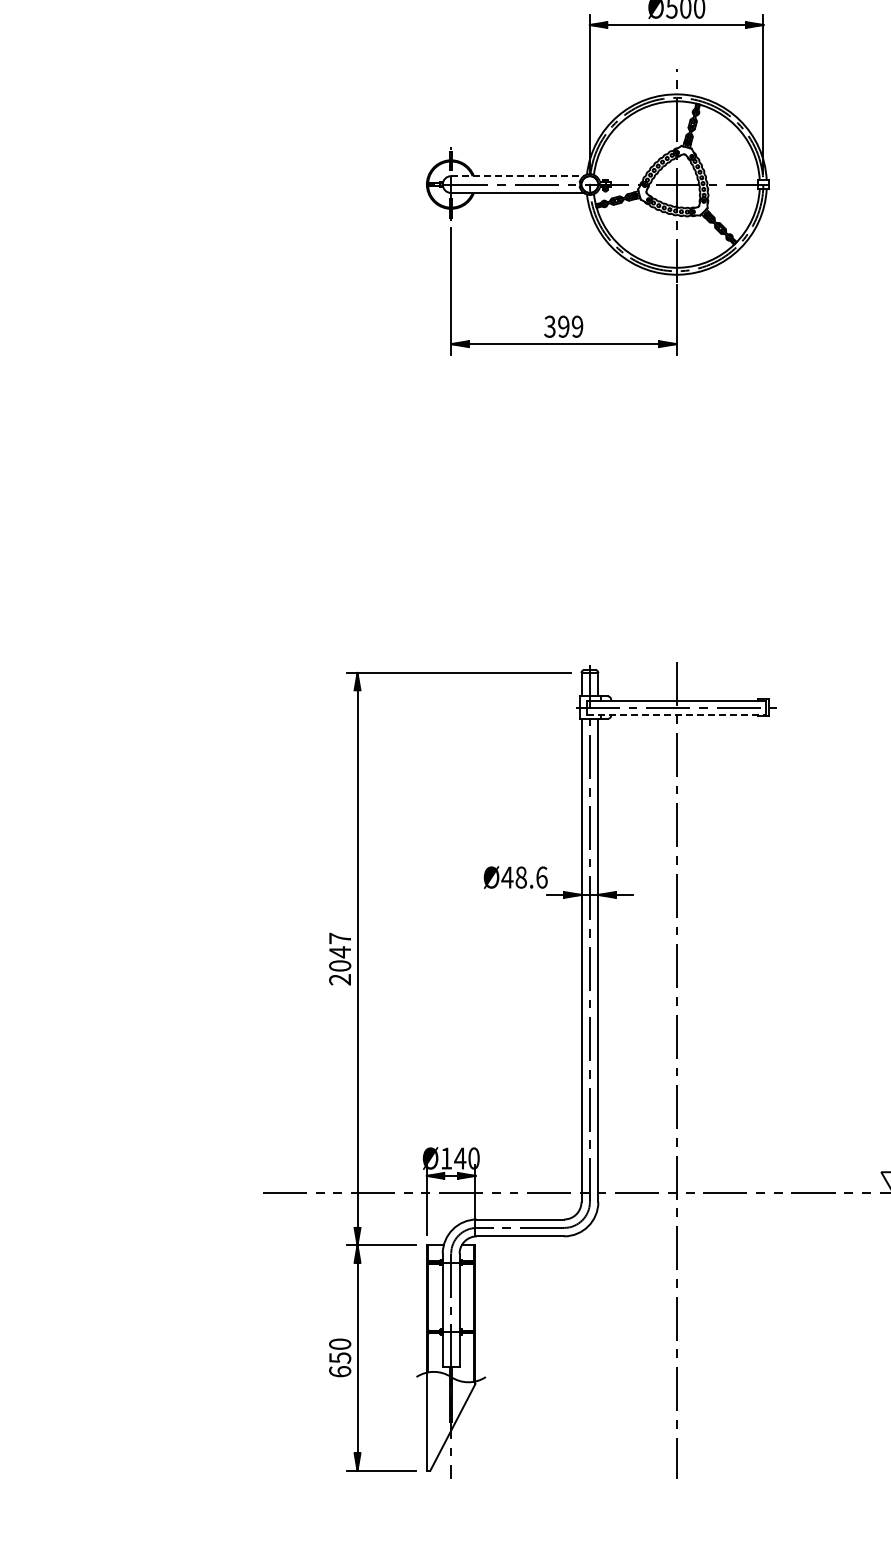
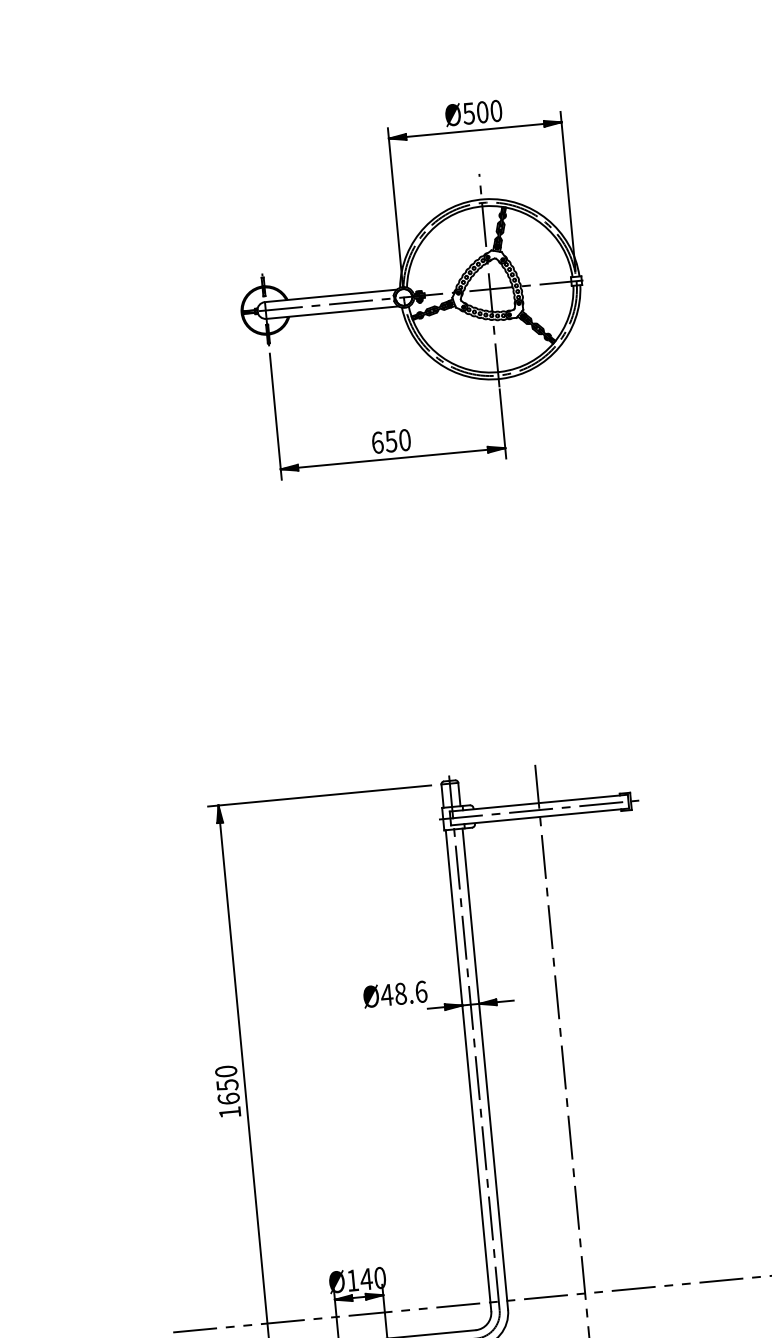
line: (518, 176) -> (332, 296), dashed -> solid
text: (563, 326) -> (390, 441), 399 -> 650
line: (677, 714) -> (540, 816), dashed -> solid
text: (340, 958) -> (228, 1091), 2047 -> 1650

